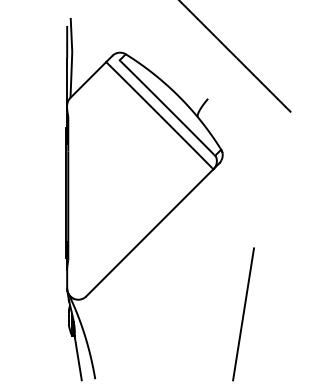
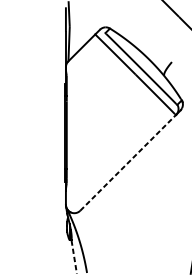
line: (150, 232) -> (128, 162), solid -> dashed
line: (78, 358) -> (74, 257), solid -> dashed

